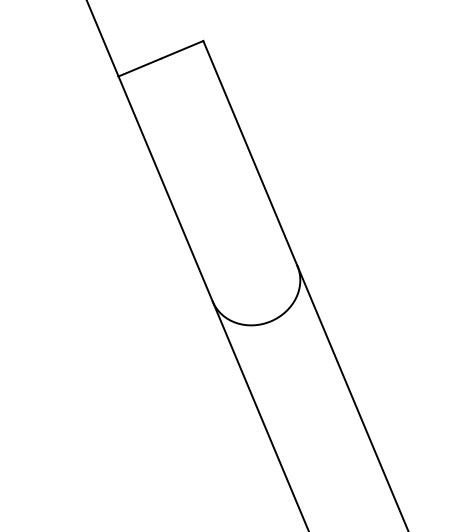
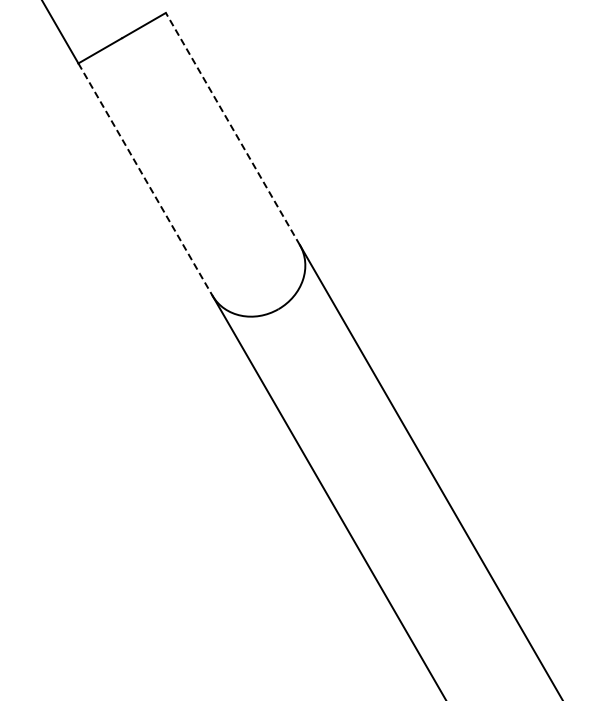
line: (250, 153) -> (232, 128), solid -> dashed
line: (165, 189) -> (145, 180), solid -> dashed

